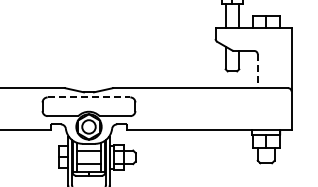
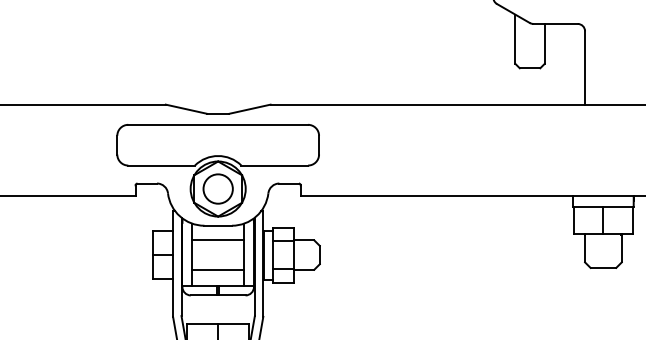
line: (257, 71) -> (584, 68), dashed -> solid
line: (89, 97) -> (219, 125), dashed -> solid

